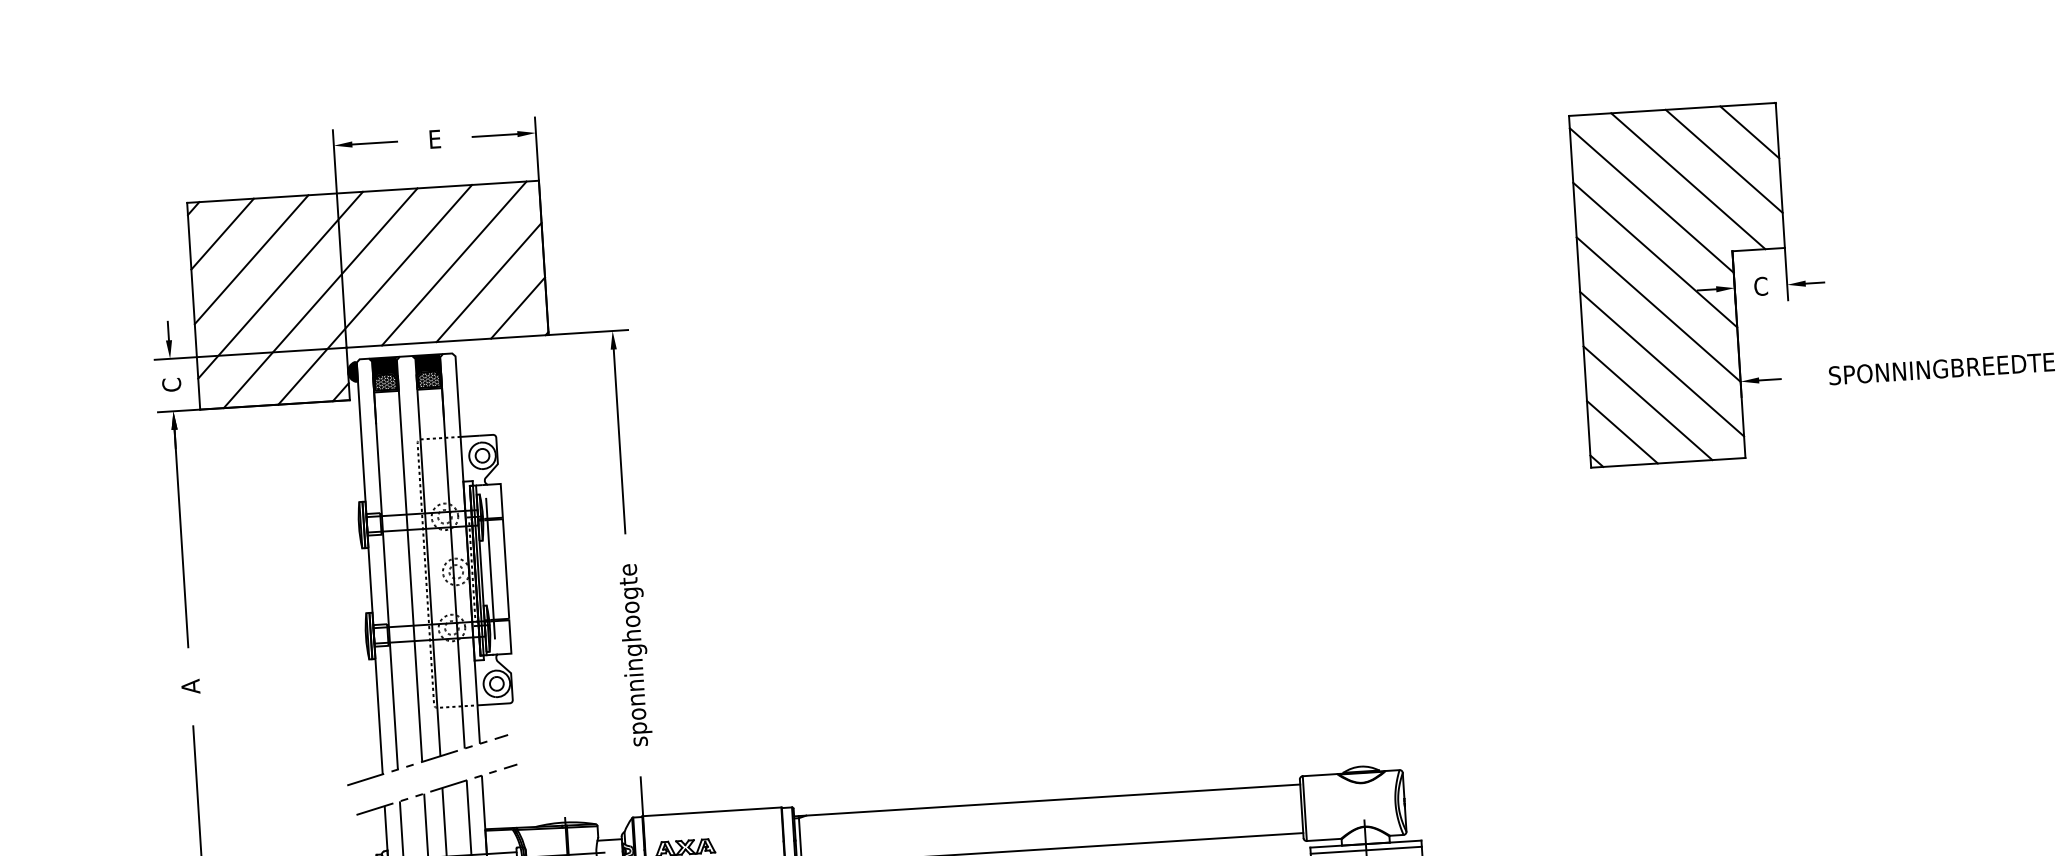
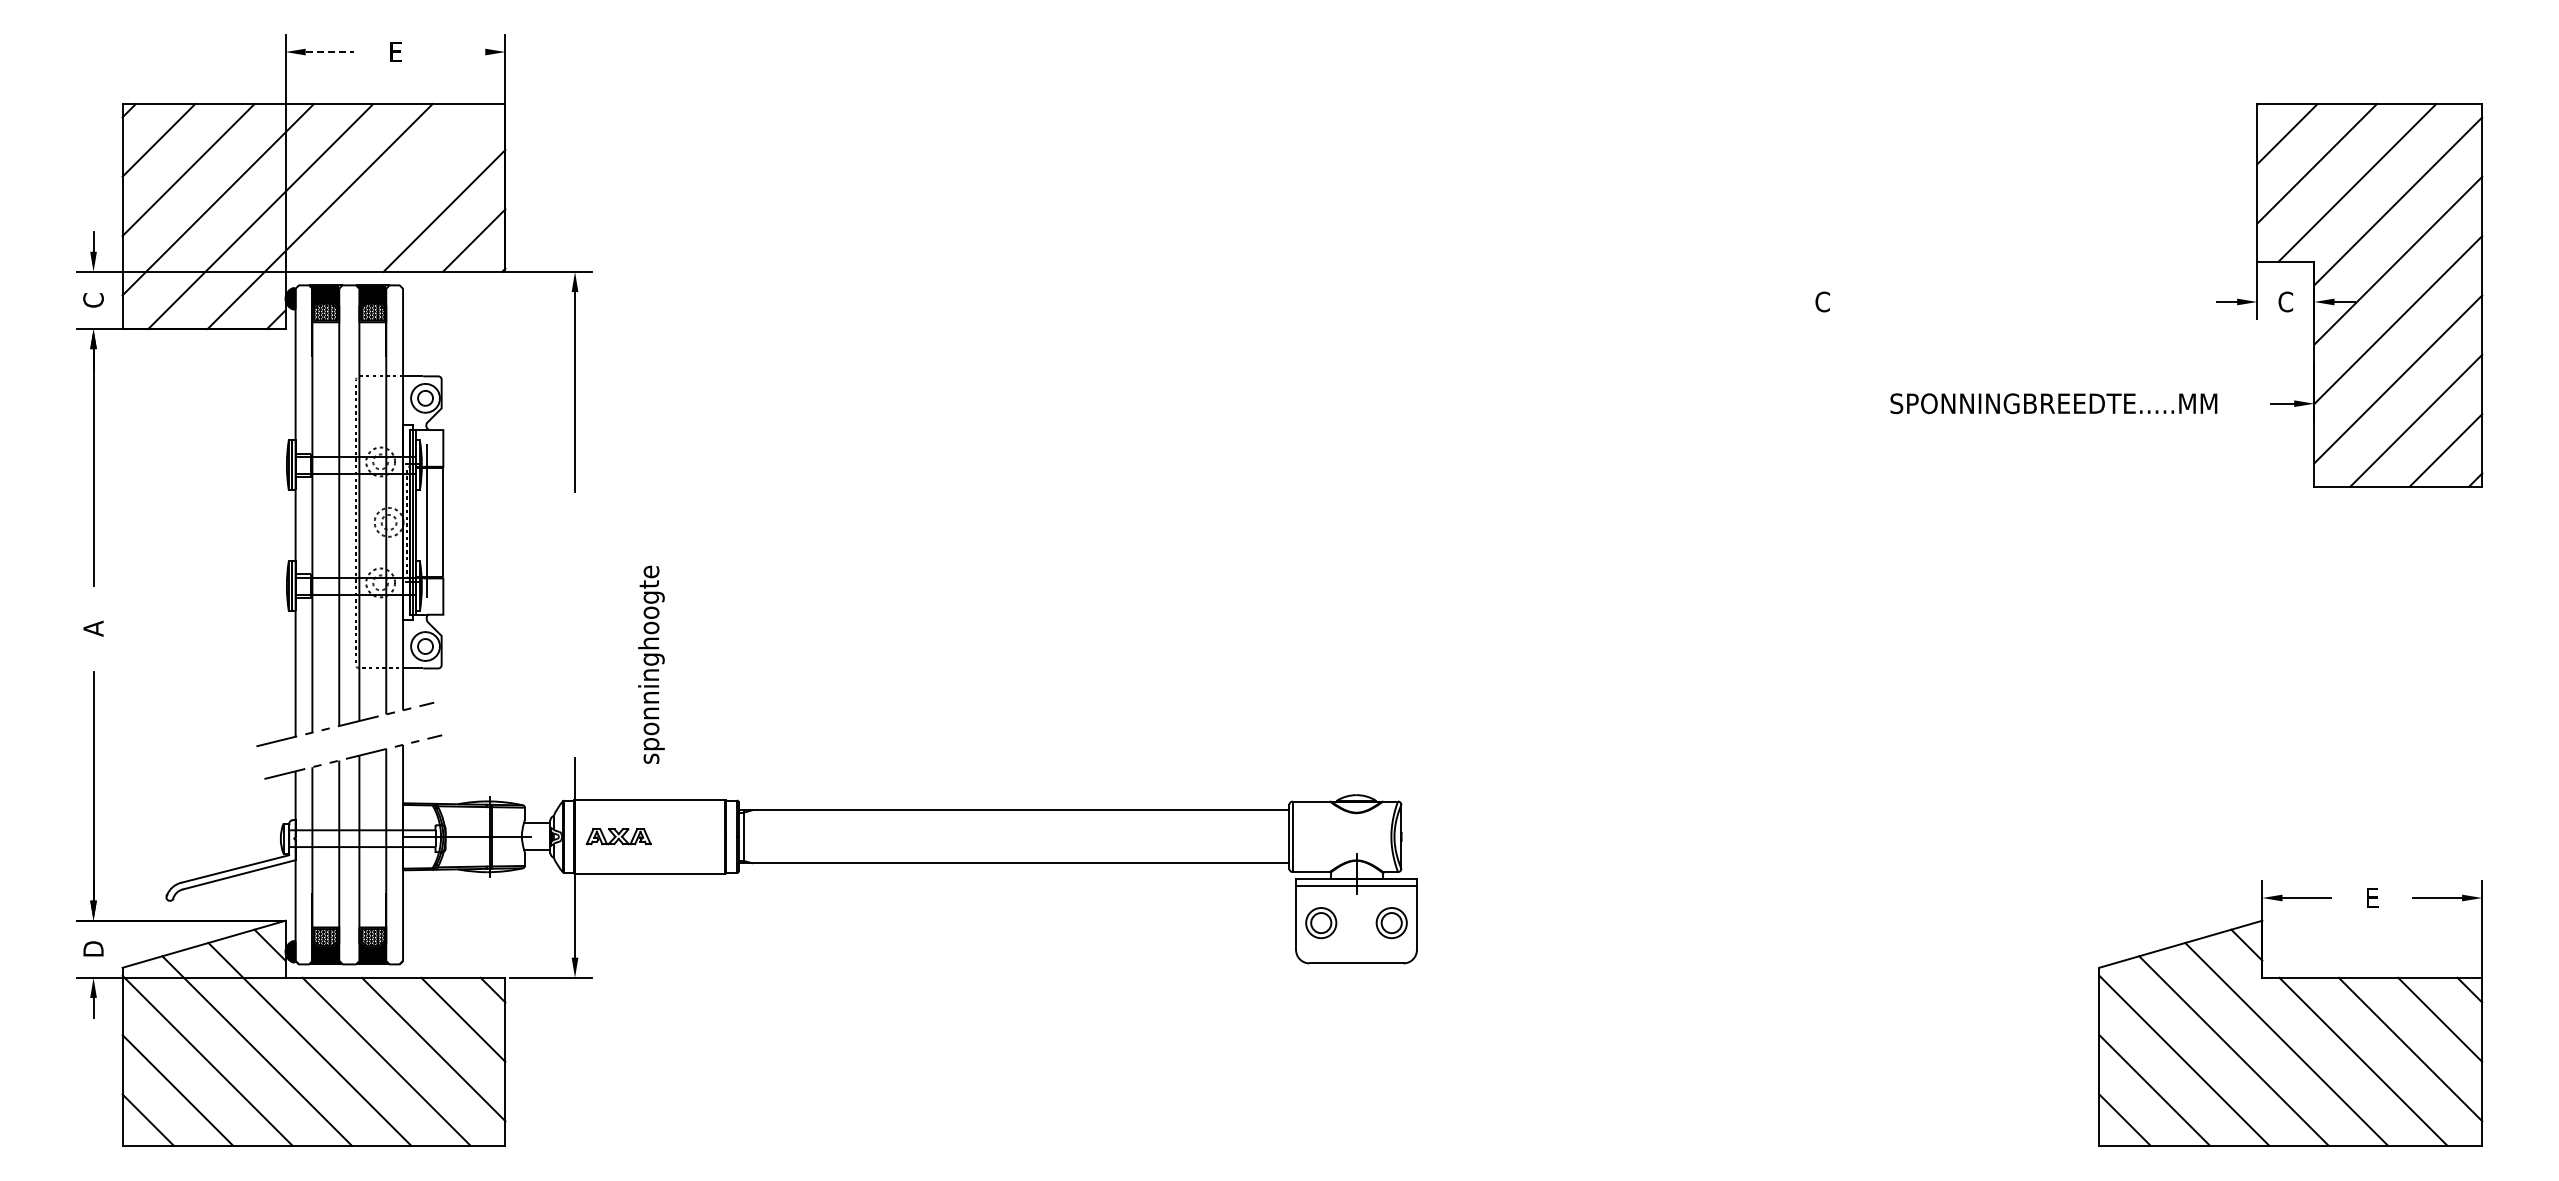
line: (494, 135) -> (460, 52), removed
line: (375, 143) -> (330, 52), solid -> dashed
line: (453, 263) -> (407, 187), removed
part: (1701, 284) -> (1758, 295), removed
text: (635, 654) -> (651, 664), moved

